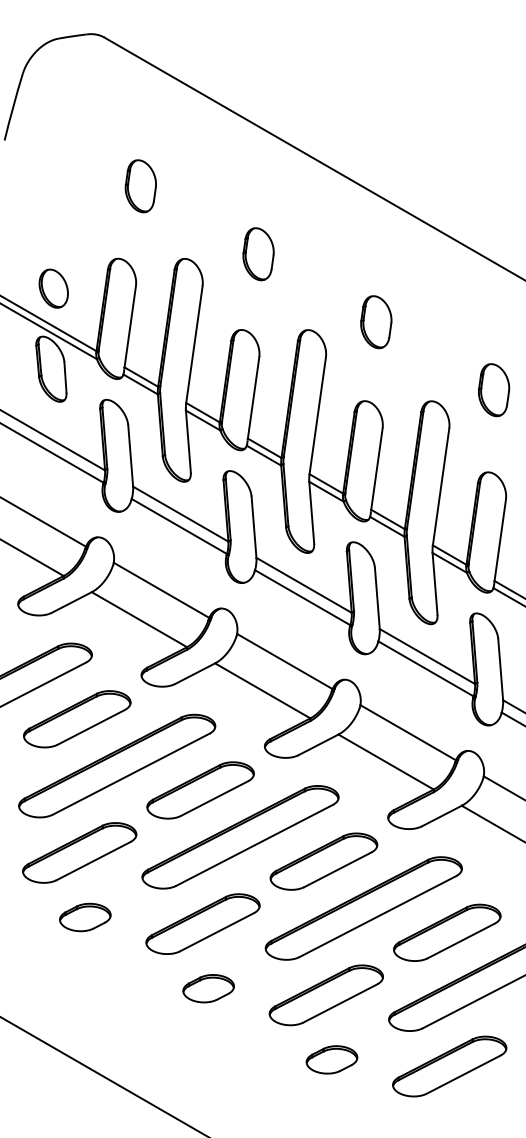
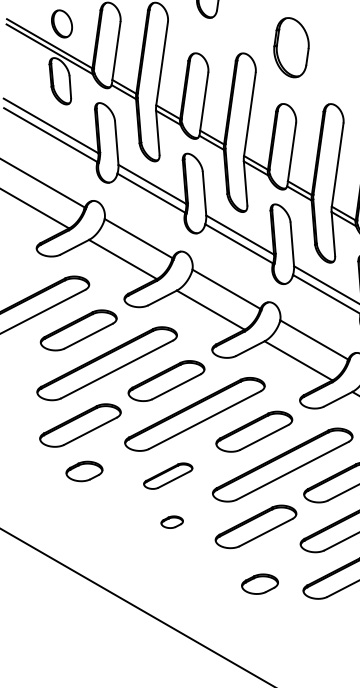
part: (376, 322) -> (291, 48), size x1.6
part: (202, 923) -> (167, 475), size x0.6
part: (208, 988) -> (172, 522), size x0.6
part: (331, 1059) -> (259, 583), moved

